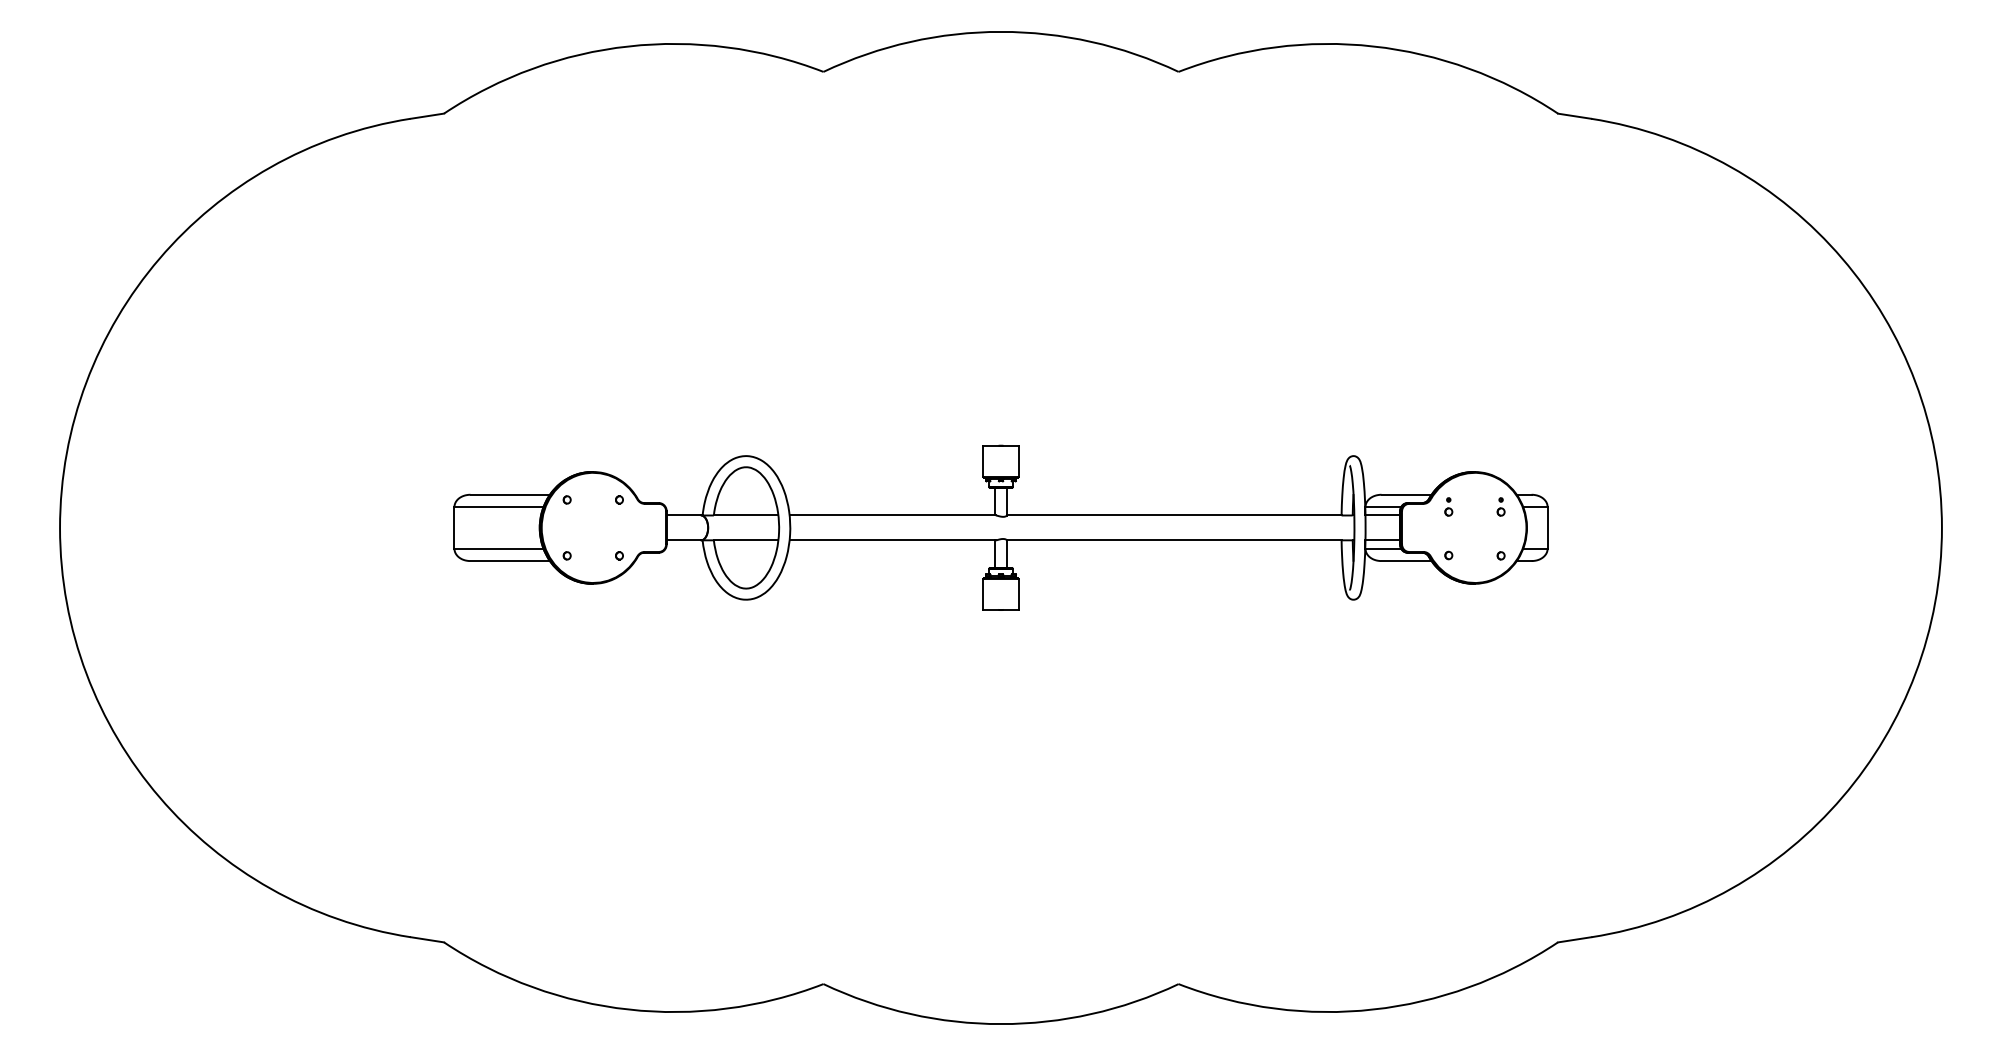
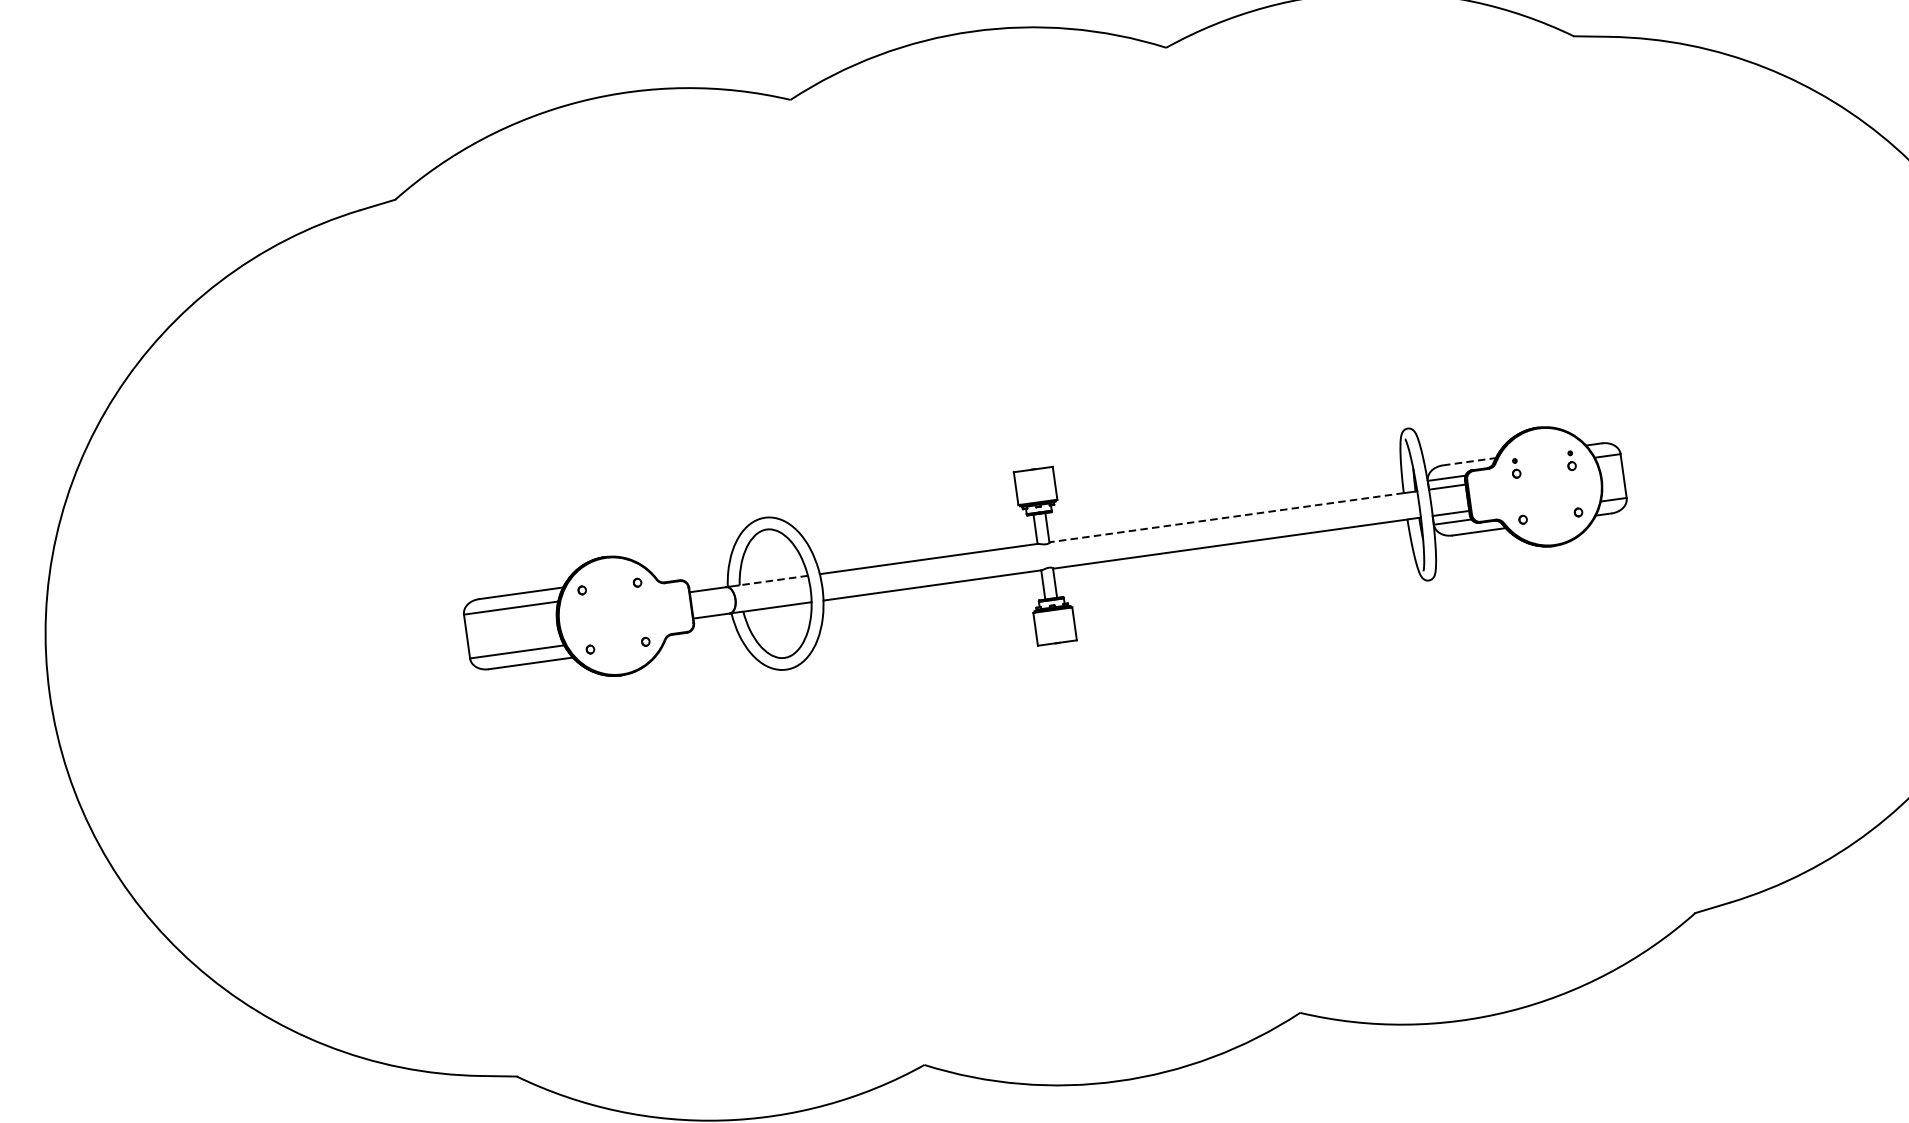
line: (1407, 494) -> (1470, 461), solid -> dashed
line: (745, 515) -> (773, 580), solid -> dashed
line: (1173, 515) -> (1225, 517), solid -> dashed

